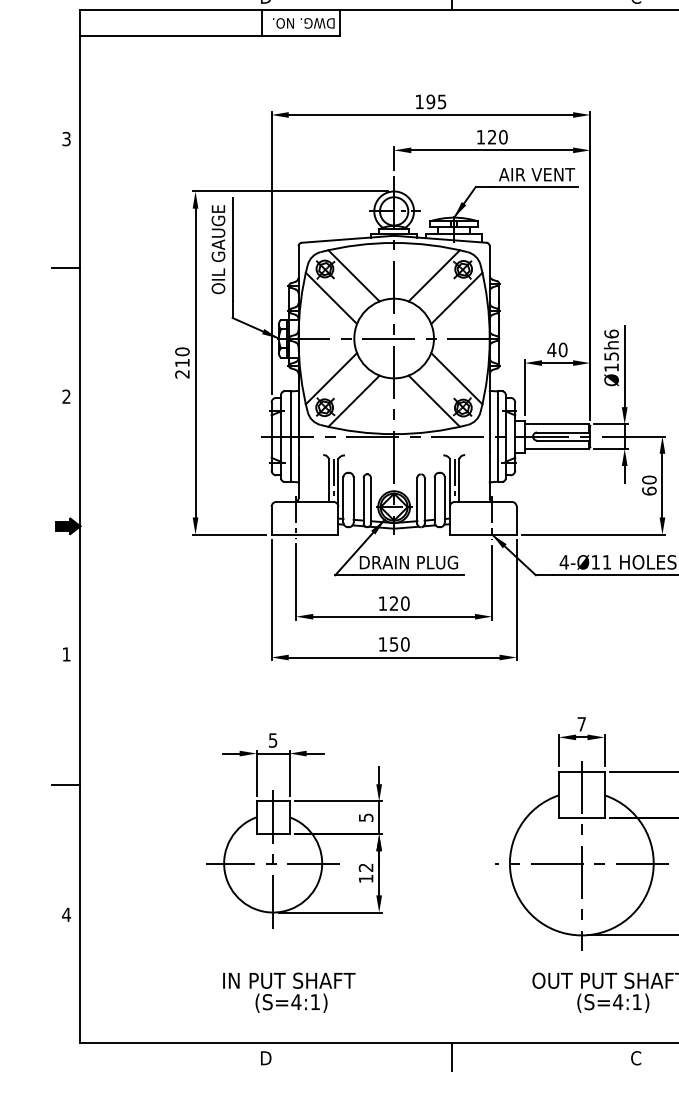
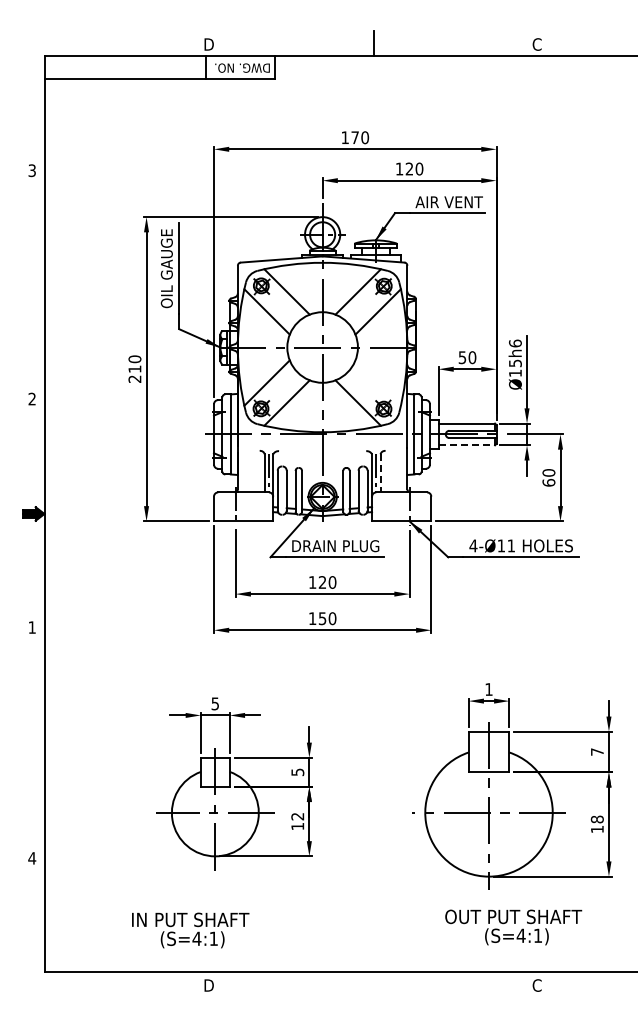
text: (436, 101) -> (360, 137), 195 -> 170
line: (65, 268) -> (31, 285), removed
text: (551, 349) -> (462, 357), 40 -> 50
line: (456, 378) -> (377, 382), removed
line: (557, 449) -> (467, 445), solid -> dashed
line: (459, 480) -> (380, 473), solid -> dashed
text: (581, 724) -> (488, 689), 7 -> 1
line: (65, 784) -> (31, 742), removed
text: (289, 992) -> (190, 930), moved
line: (451, 1057) -> (373, 984), removed

